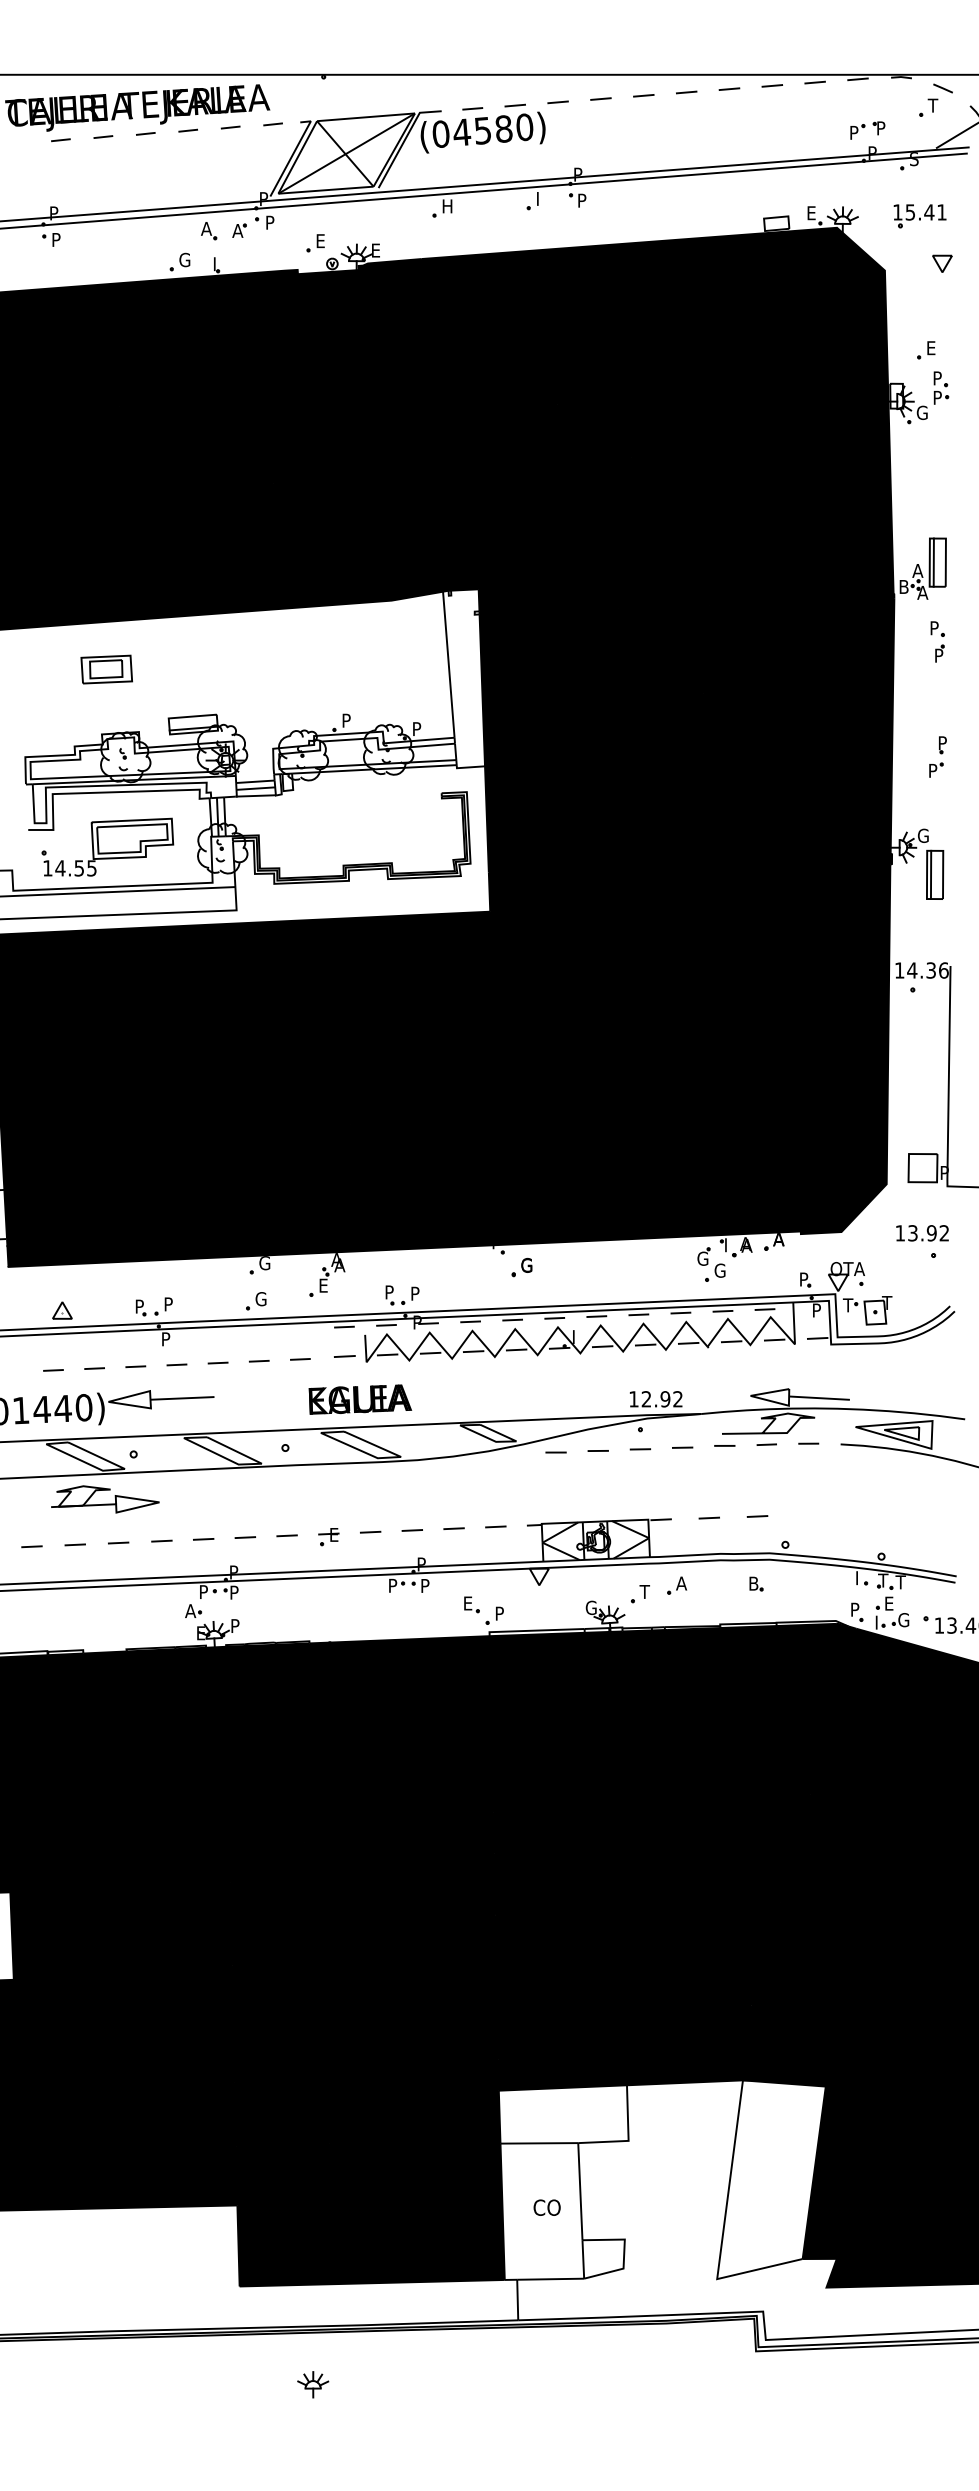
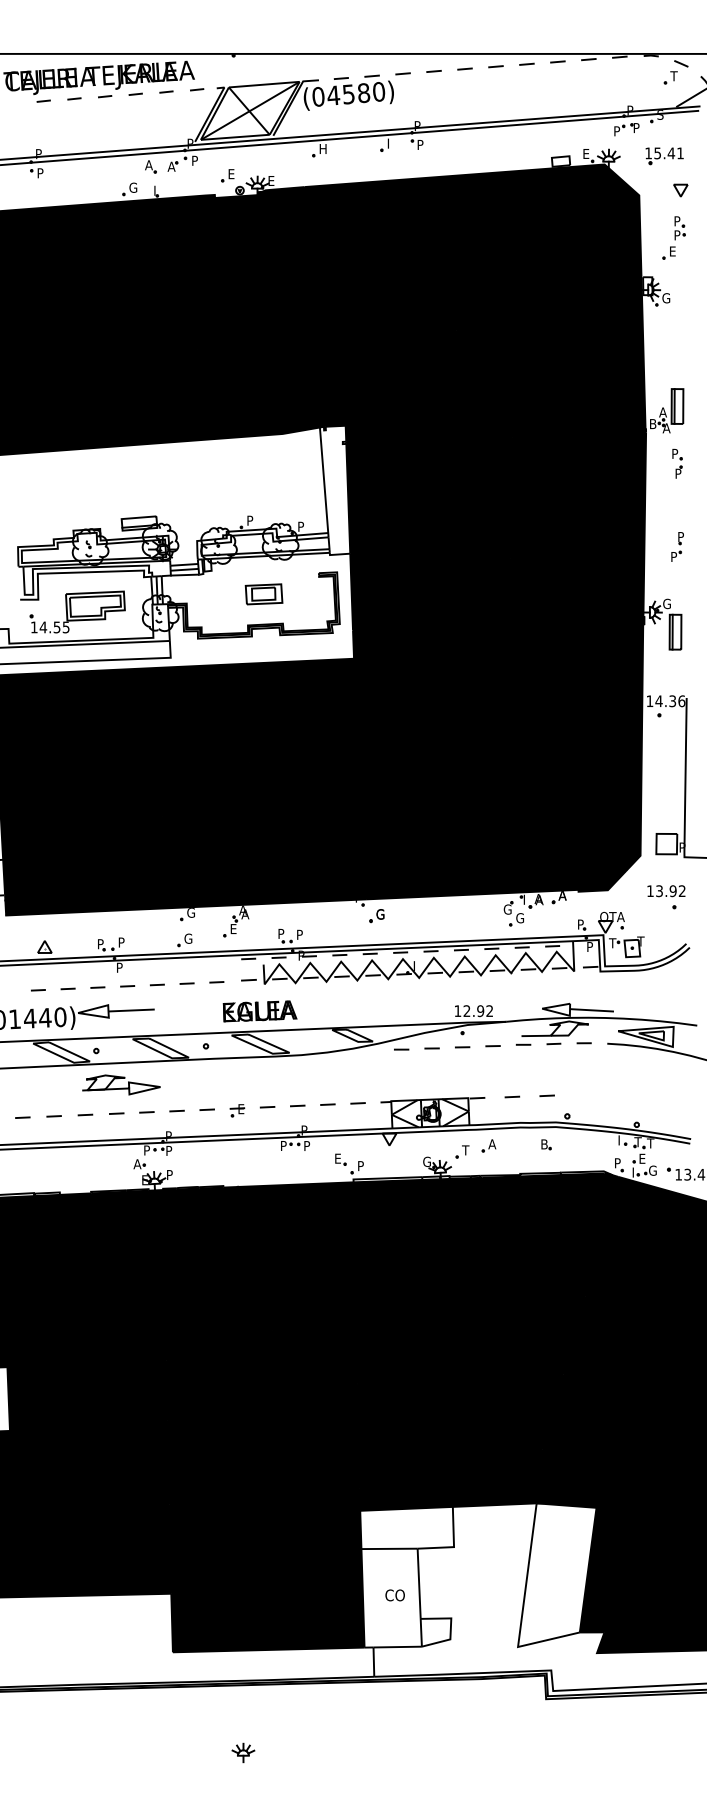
part: (867, 130) -> (626, 129), moved
part: (941, 387) -> (680, 227), moved
part: (106, 669) -> (263, 594), moved
part: (105, 1499) -> (121, 1085), moved
part: (313, 2384) -> (243, 1752), moved

